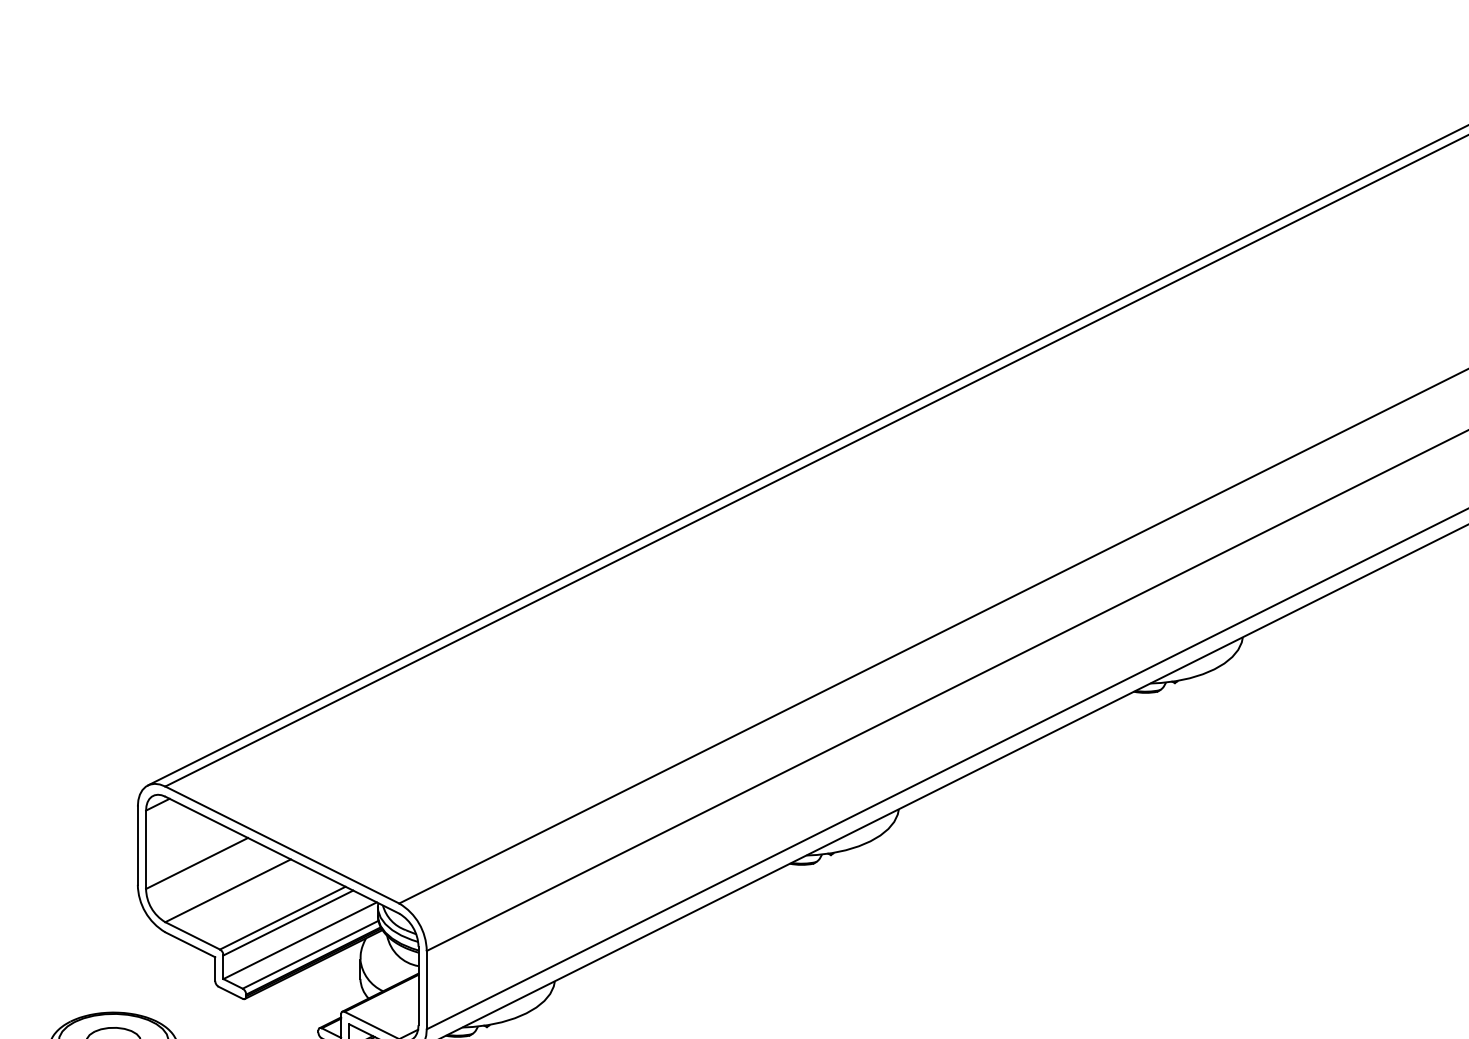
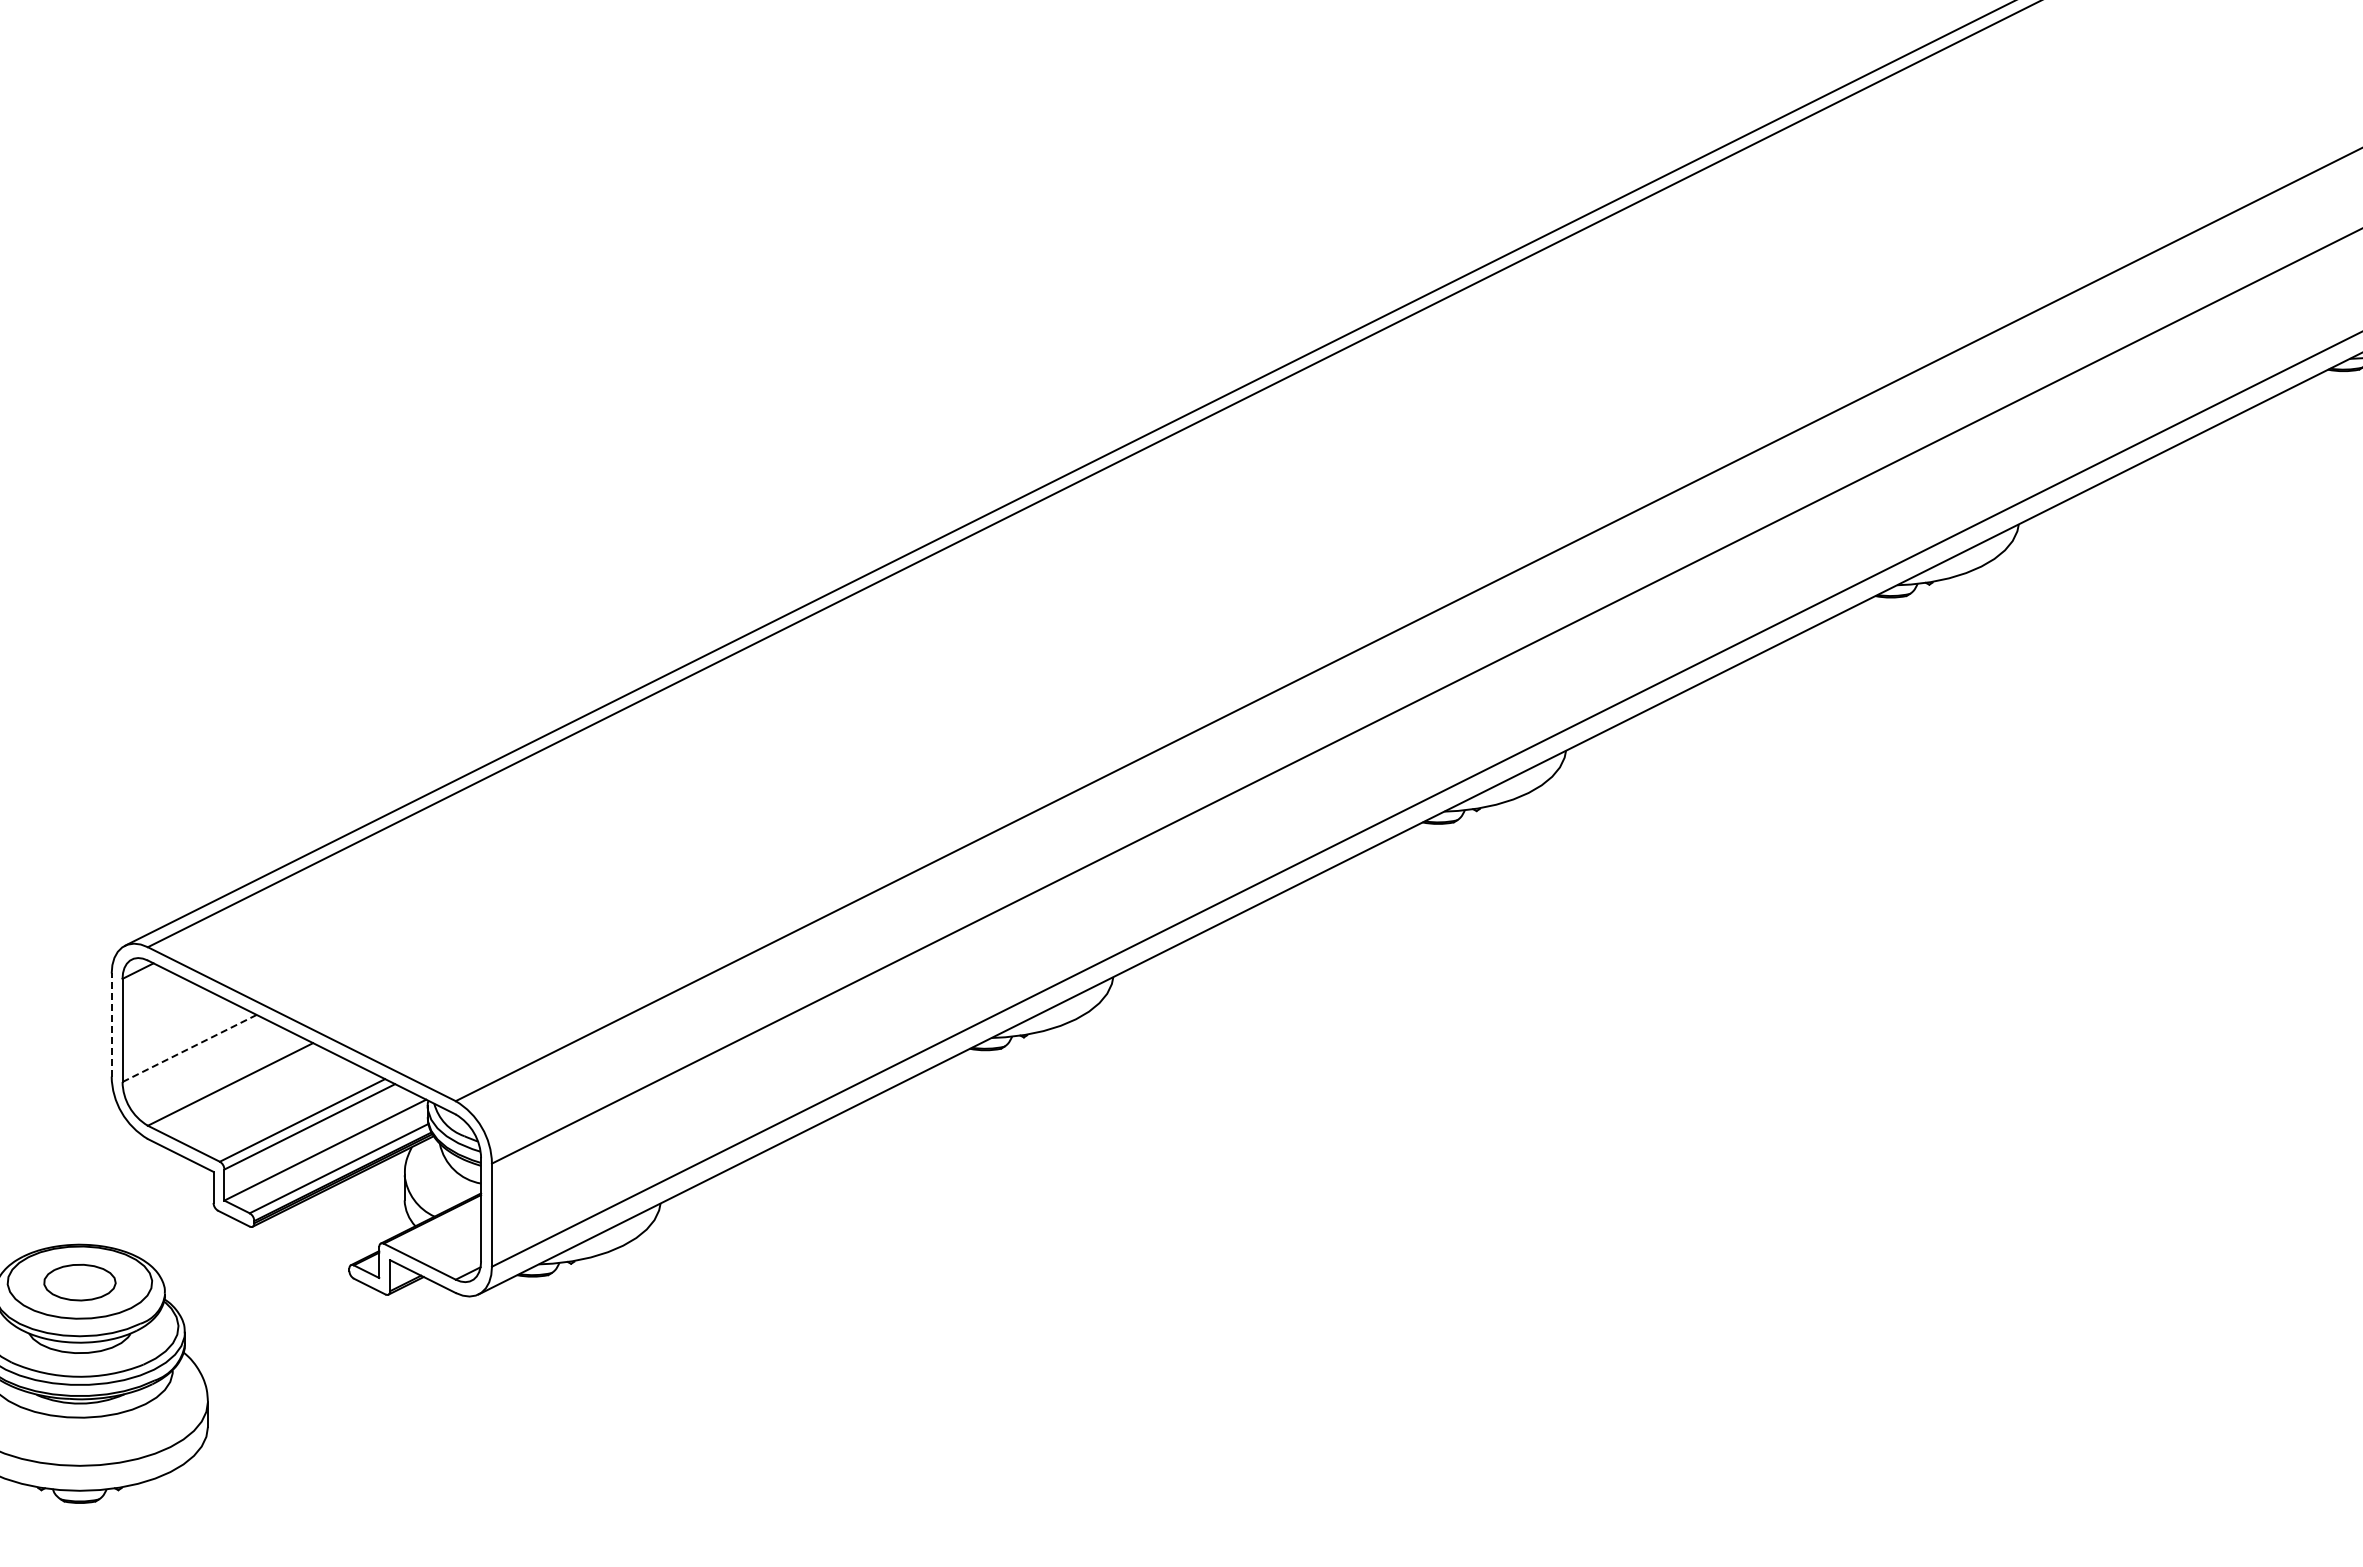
line: (137, 846) -> (111, 1025), solid -> dashed
line: (196, 863) -> (189, 1048), solid -> dashed

